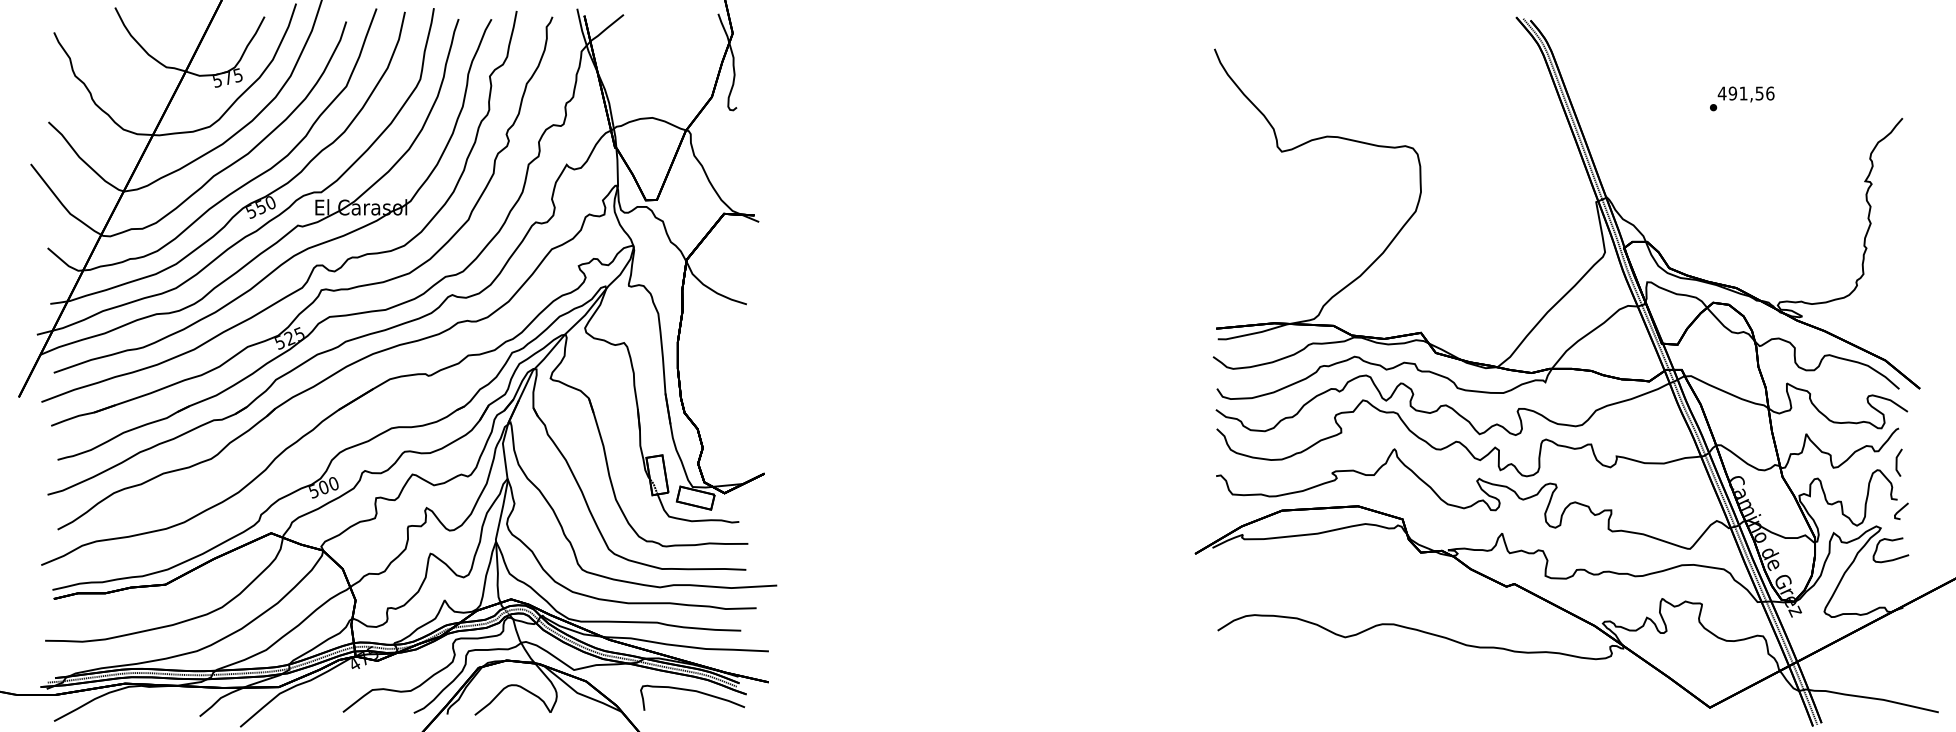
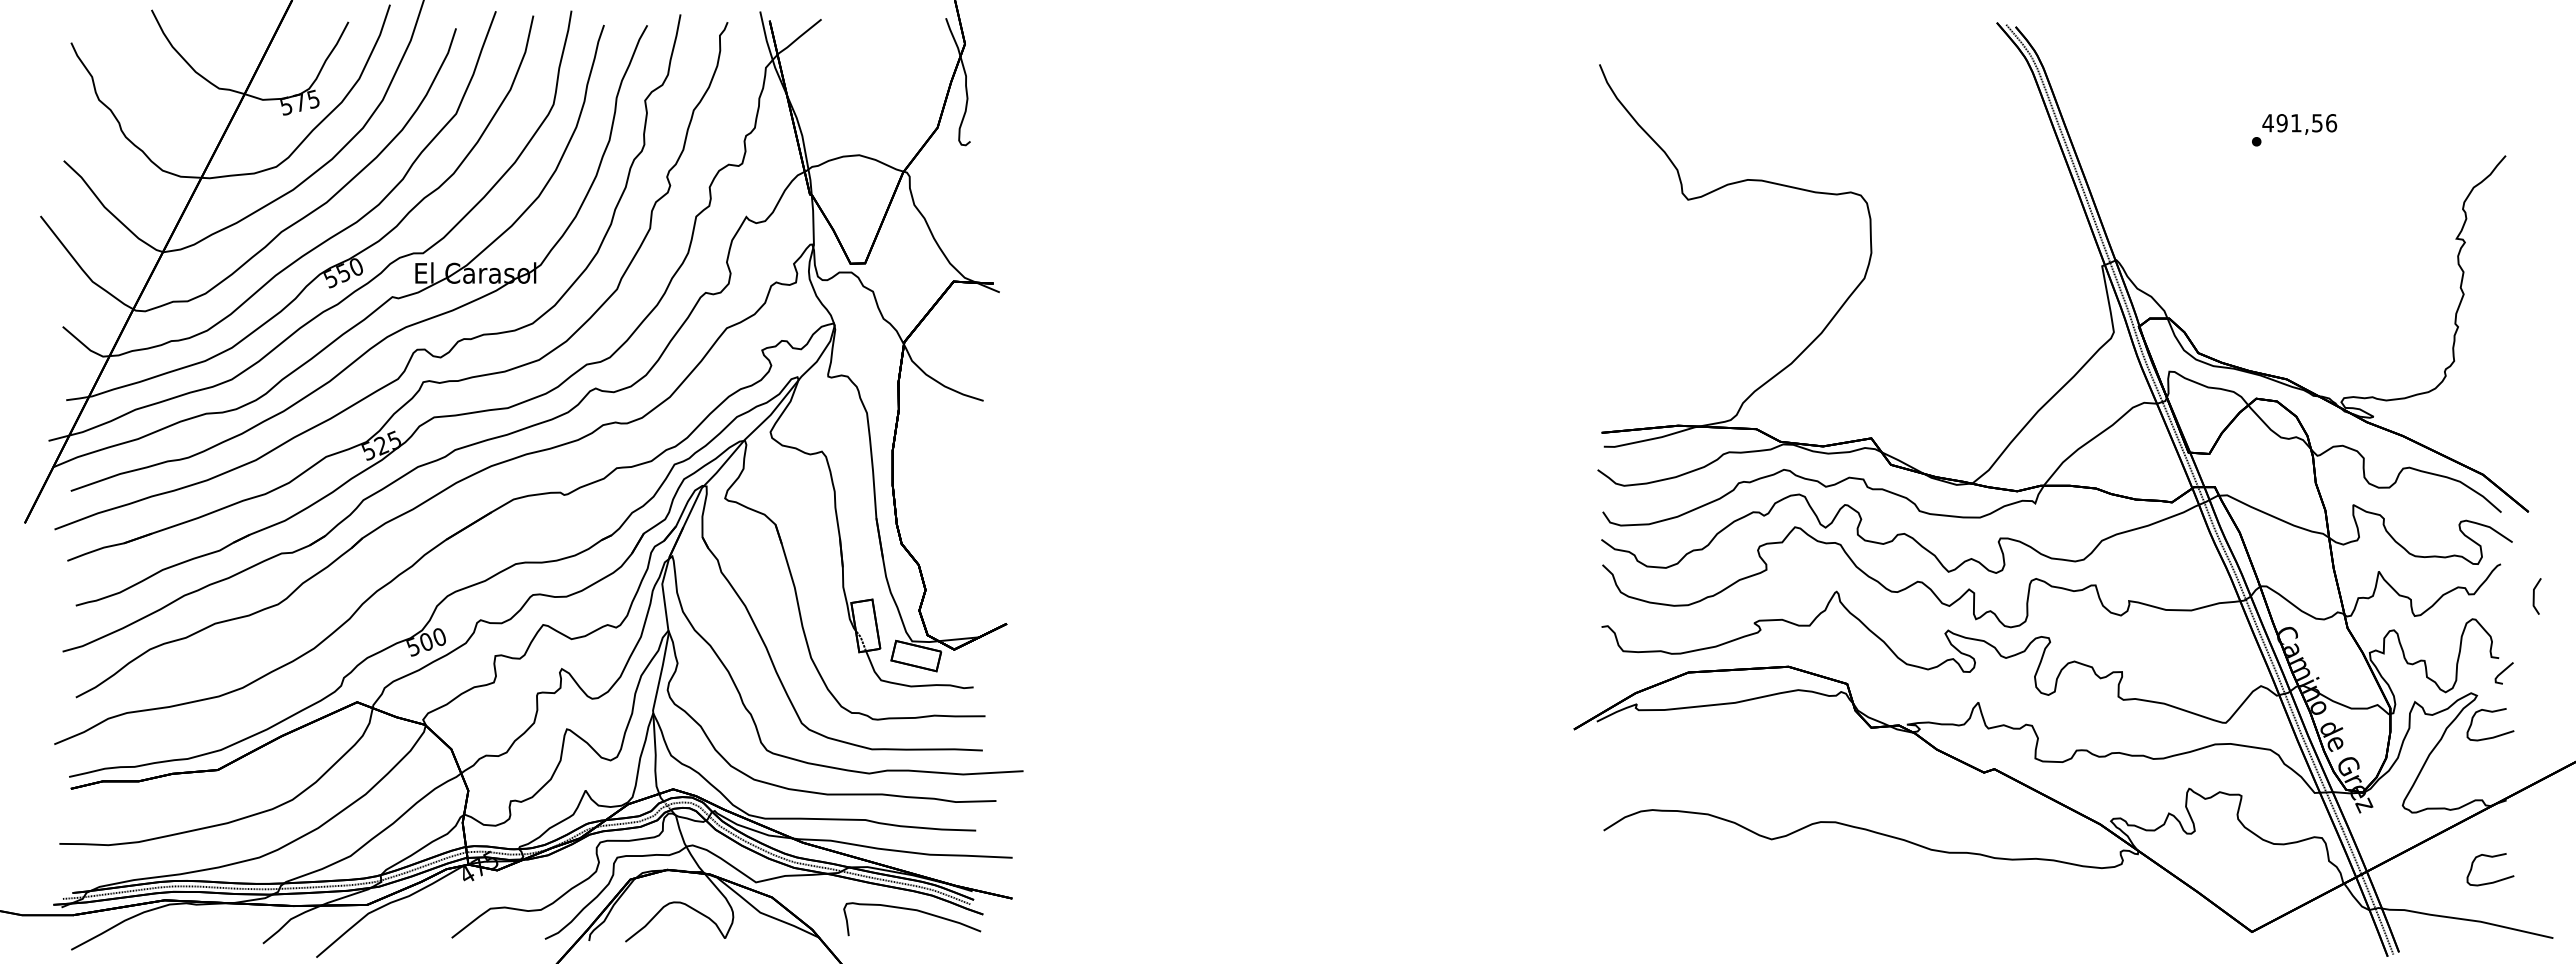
line: (1897, 462) -> (2534, 596), moved
curve: (1891, 651) -> (2490, 857), added

